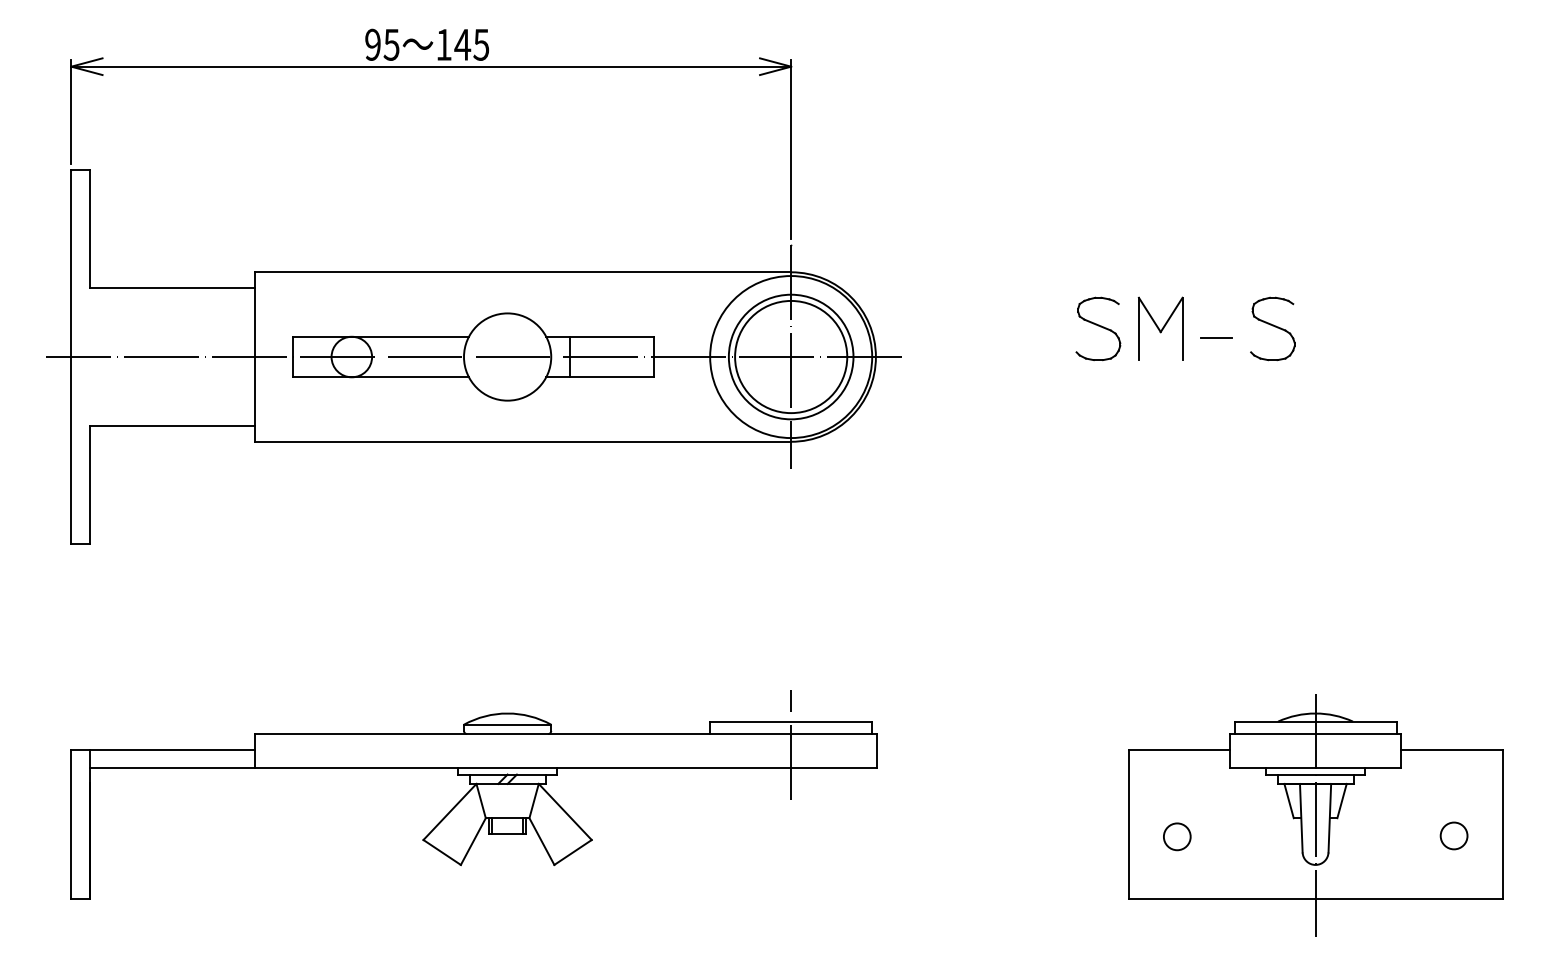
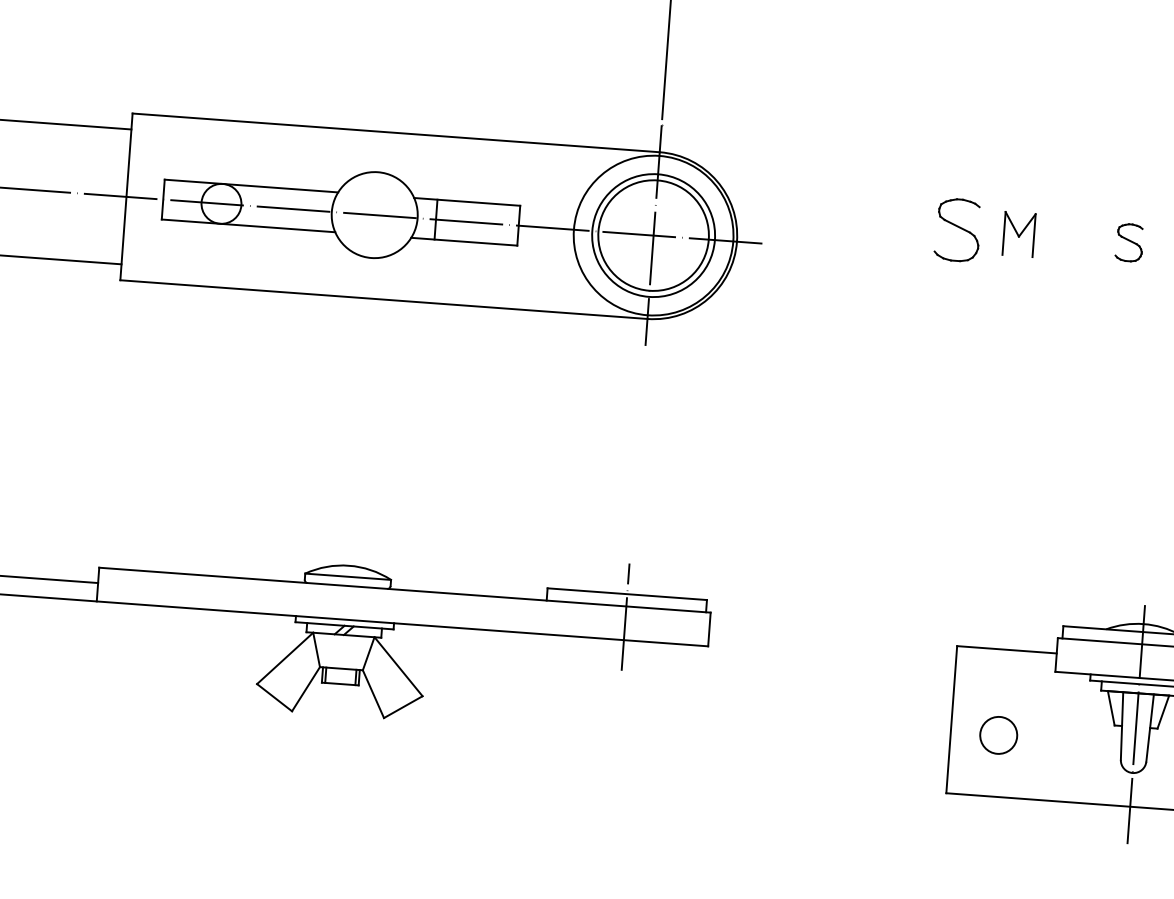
part: (1160, 328) -> (1018, 234), size x0.7
part: (1272, 328) -> (1129, 242), size x0.6
line: (1216, 338) -> (1073, 248), removed
circle: (1176, 836) -> (997, 735), size x1.4

